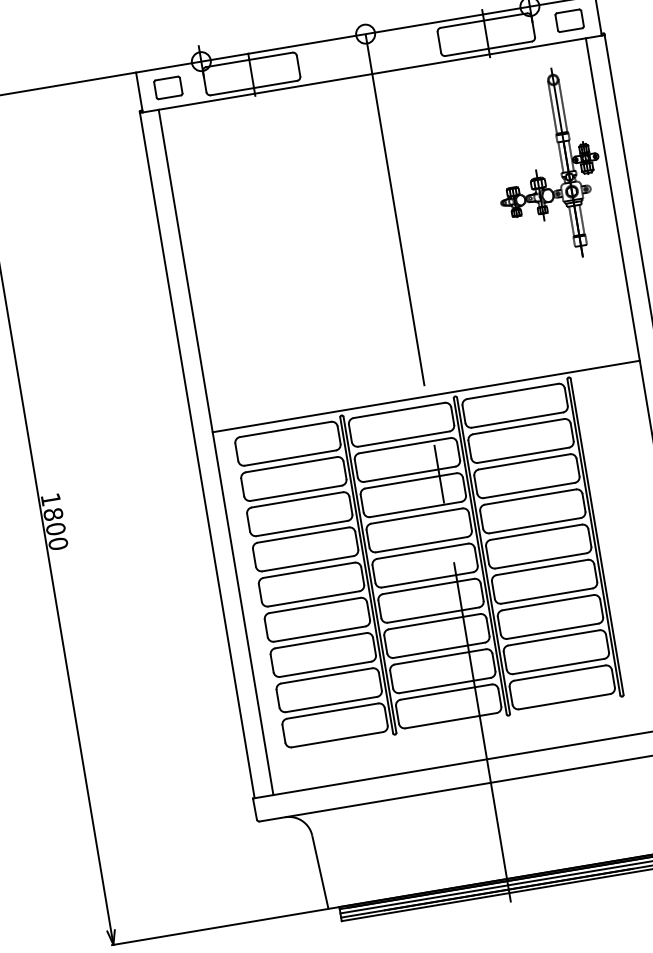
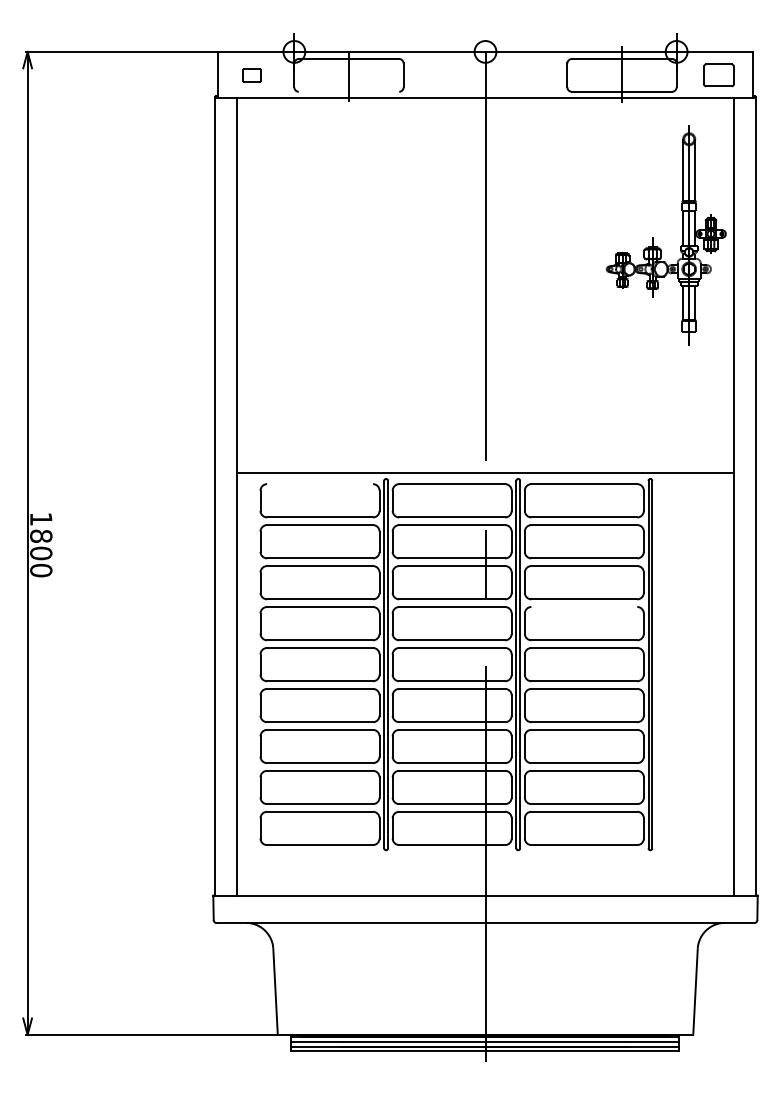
line: (253, 87) -> (348, 91), removed
part: (167, 88) -> (251, 75), size x0.6
line: (286, 429) -> (320, 484), removed
line: (530, 497) -> (584, 607), removed

